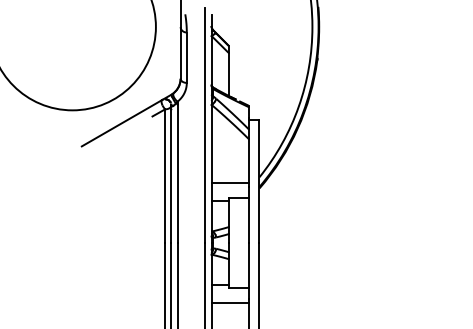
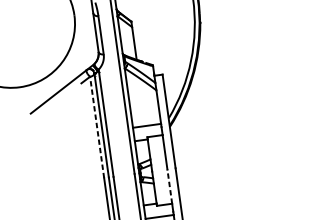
line: (165, 176) -> (97, 127), solid -> dashed
line: (248, 265) -> (169, 186), solid -> dashed

